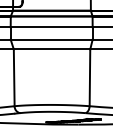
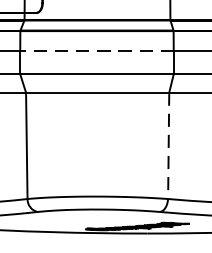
line: (51, 27) -> (96, 51), solid -> dashed
line: (89, 78) -> (167, 147), solid -> dashed

